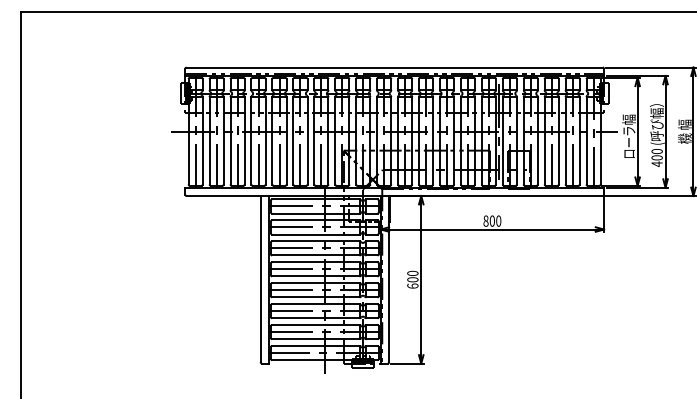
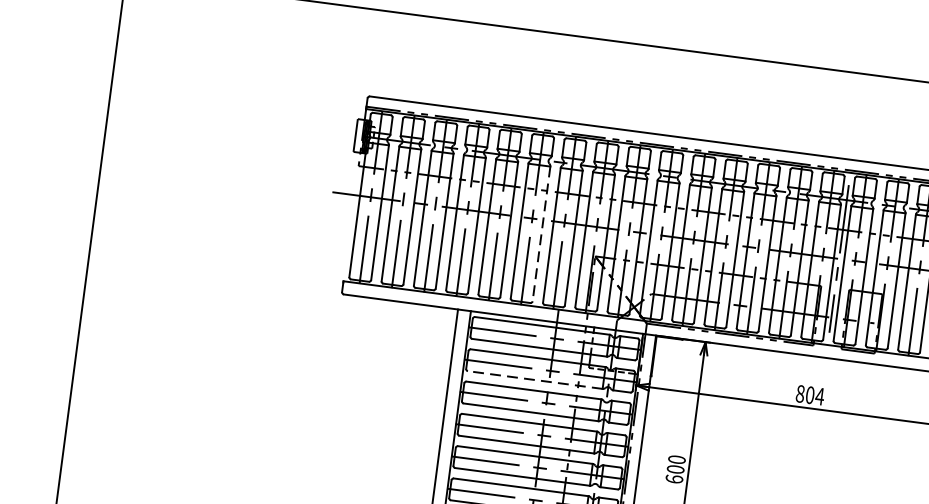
line: (307, 140) -> (541, 233), solid -> dashed
text: (498, 220) -> (819, 395), 800 -> 804
line: (315, 234) -> (534, 379), solid -> dashed

